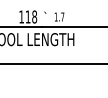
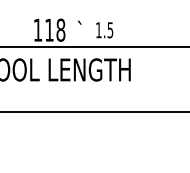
text: (62, 16) -> (109, 29), 1.7 -> 1.5

